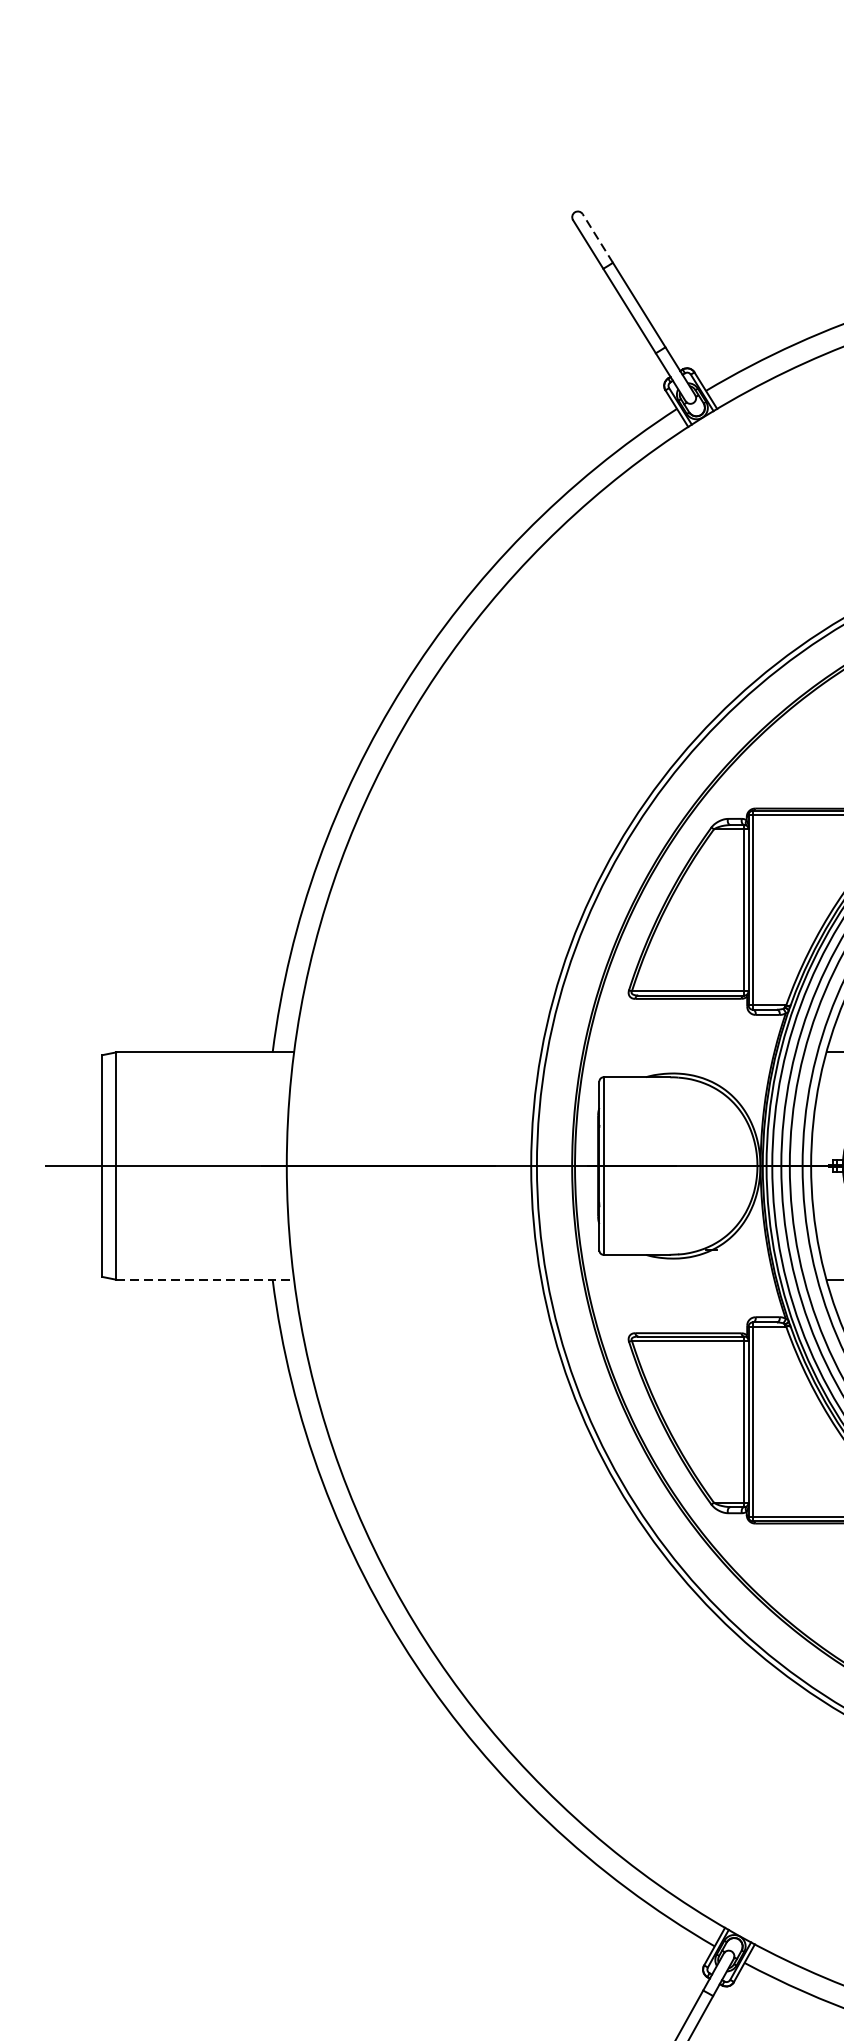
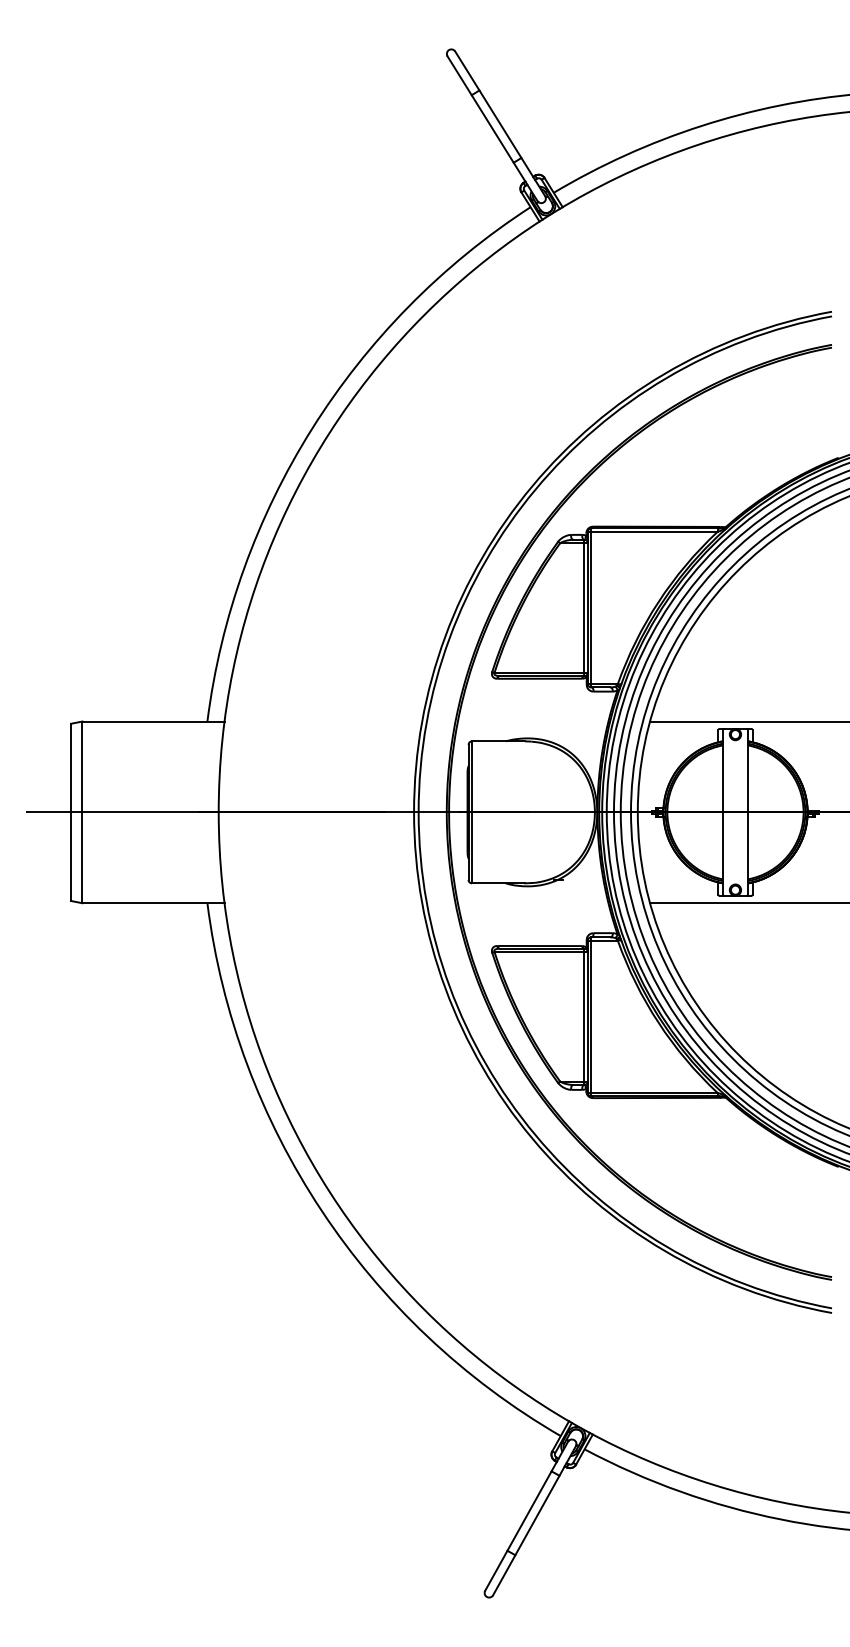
line: (598, 237) -> (467, 70), dashed -> solid
line: (206, 1280) -> (154, 903), dashed -> solid

